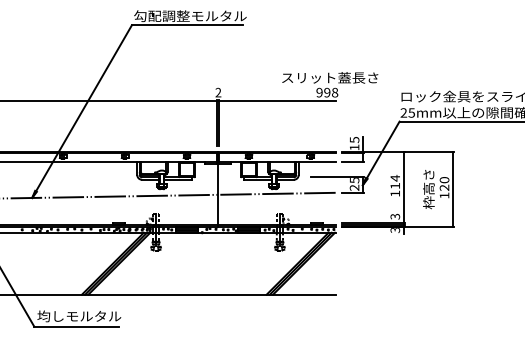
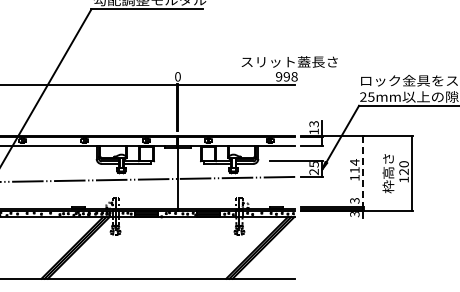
text: (218, 92) -> (178, 76), 2 -> 0
text: (353, 139) -> (313, 123), 15 -> 13
line: (403, 188) -> (363, 172), solid -> dashed

